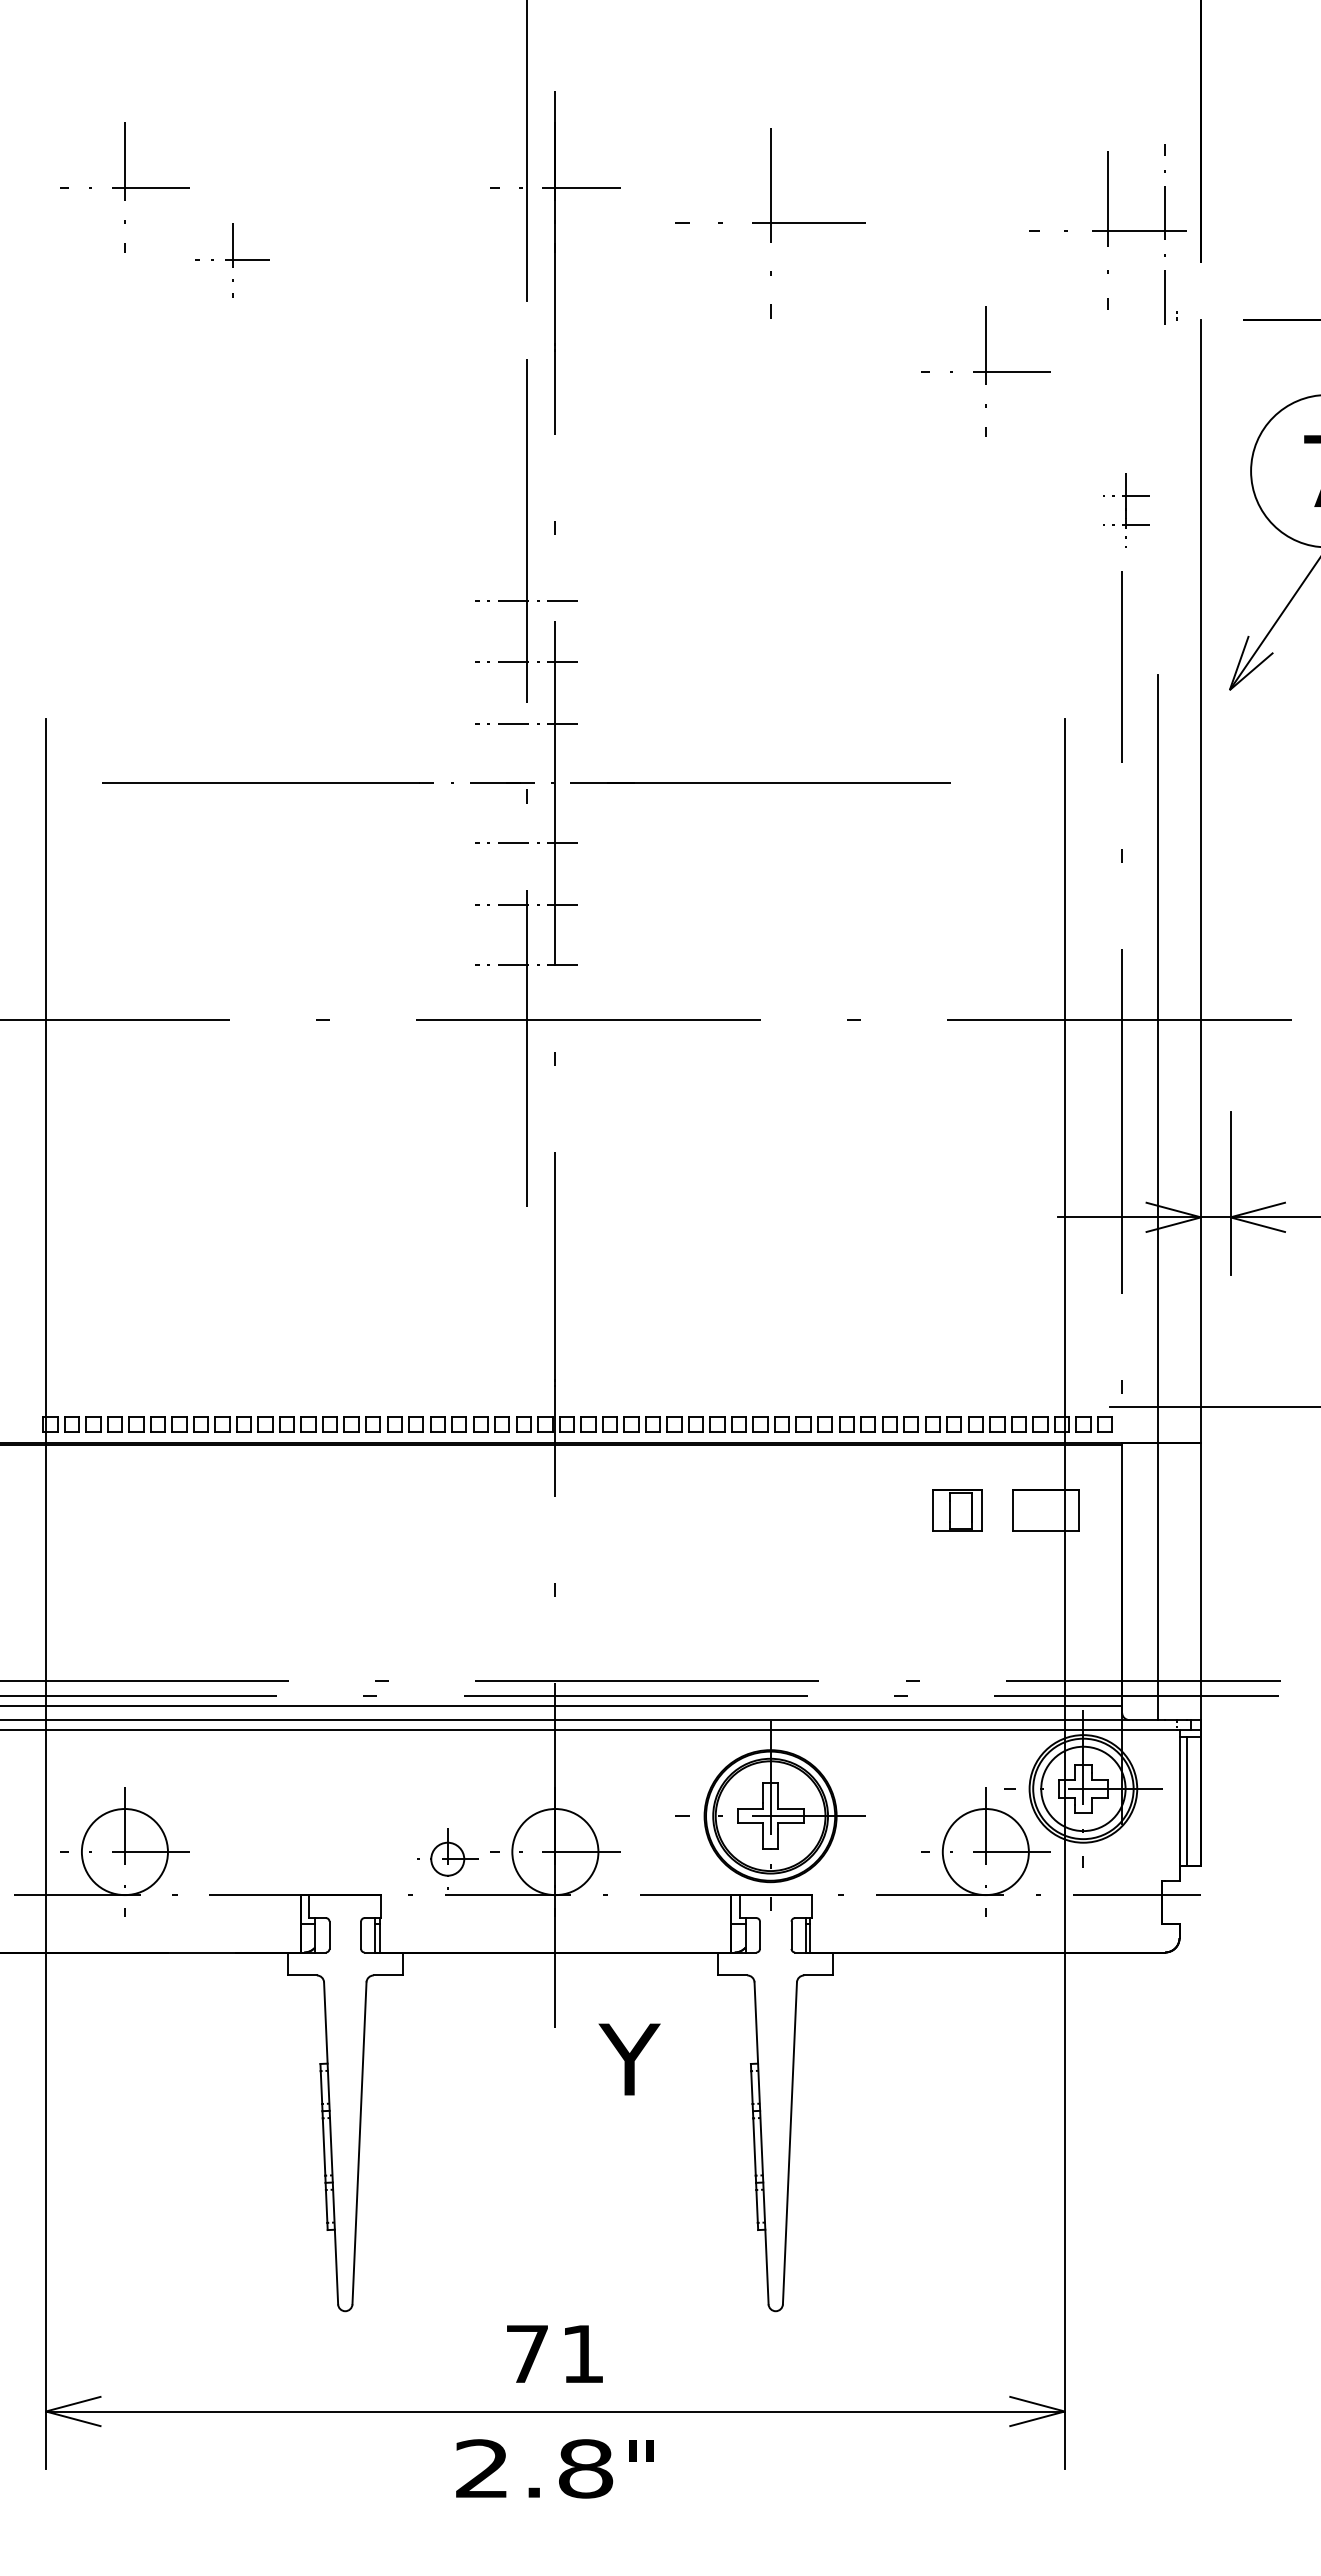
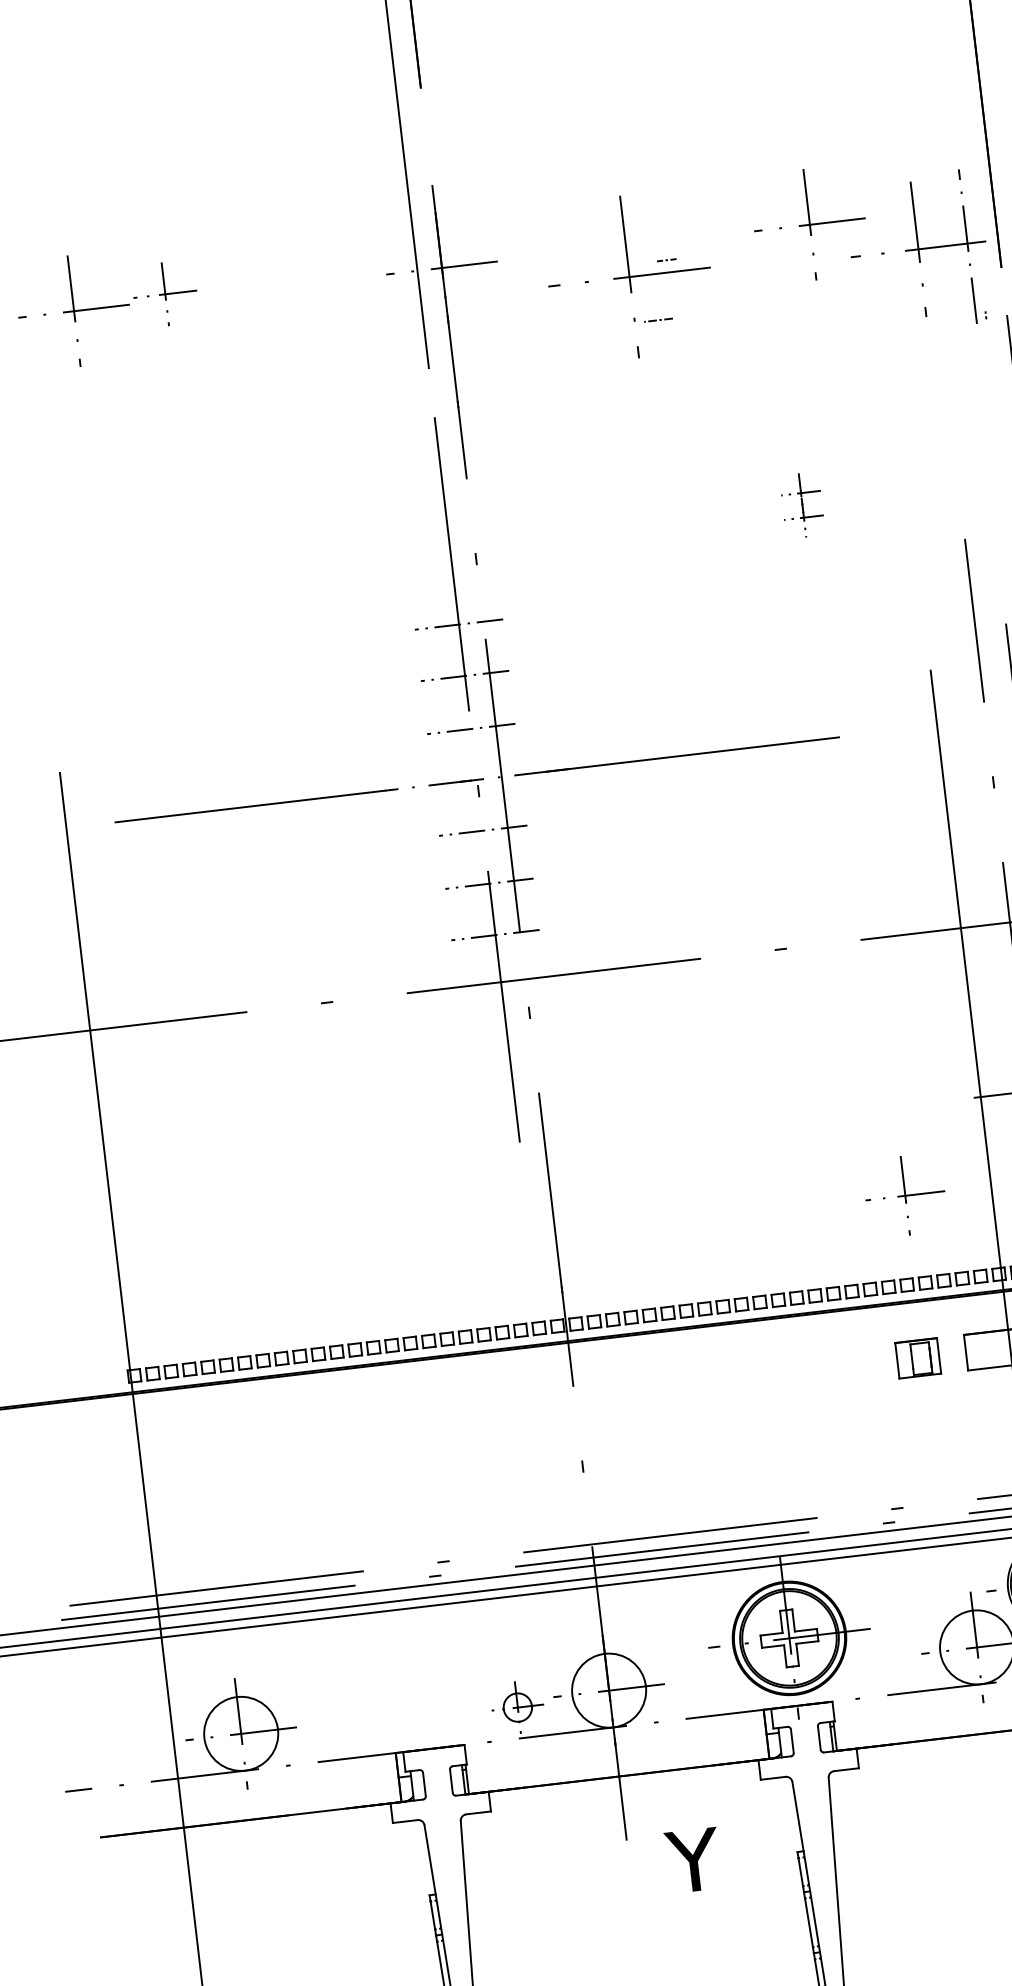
line: (815, 209) -> (666, 260), added
part: (232, 260) -> (165, 294), moved
line: (798, 277) -> (658, 320), added
part: (985, 371) -> (809, 224), moved
part: (1126, 510) -> (802, 505), moved
part: (964, 1321) -> (905, 1196), added

